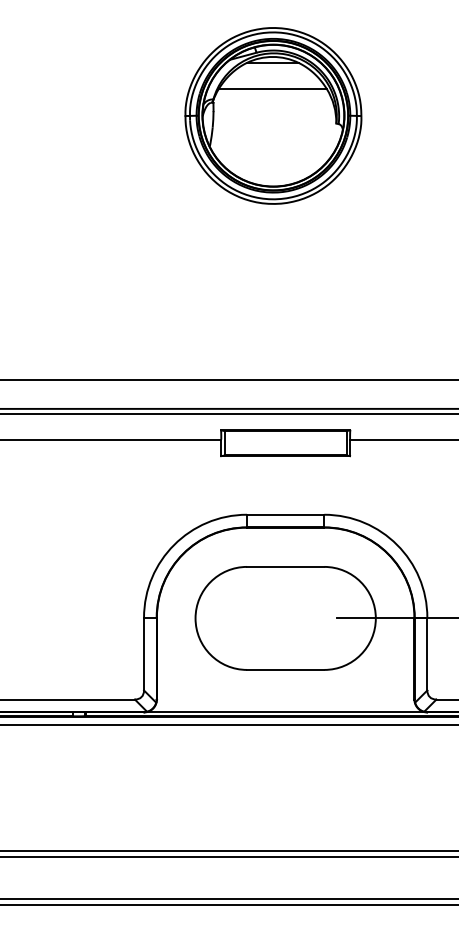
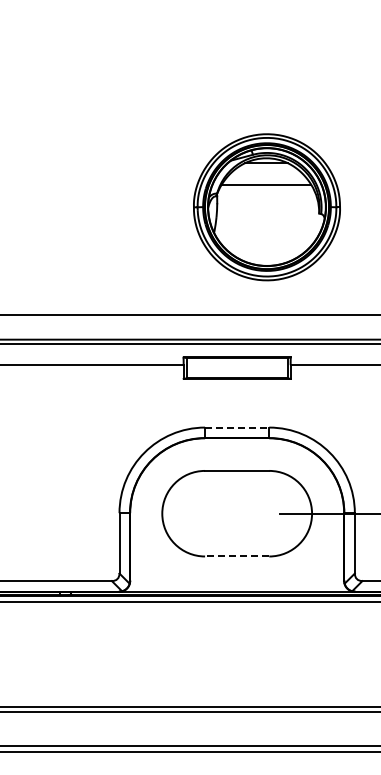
part: (272, 116) -> (266, 207), moved
line: (286, 514) -> (237, 427), solid -> dashed
line: (284, 669) -> (236, 556), solid -> dashed

